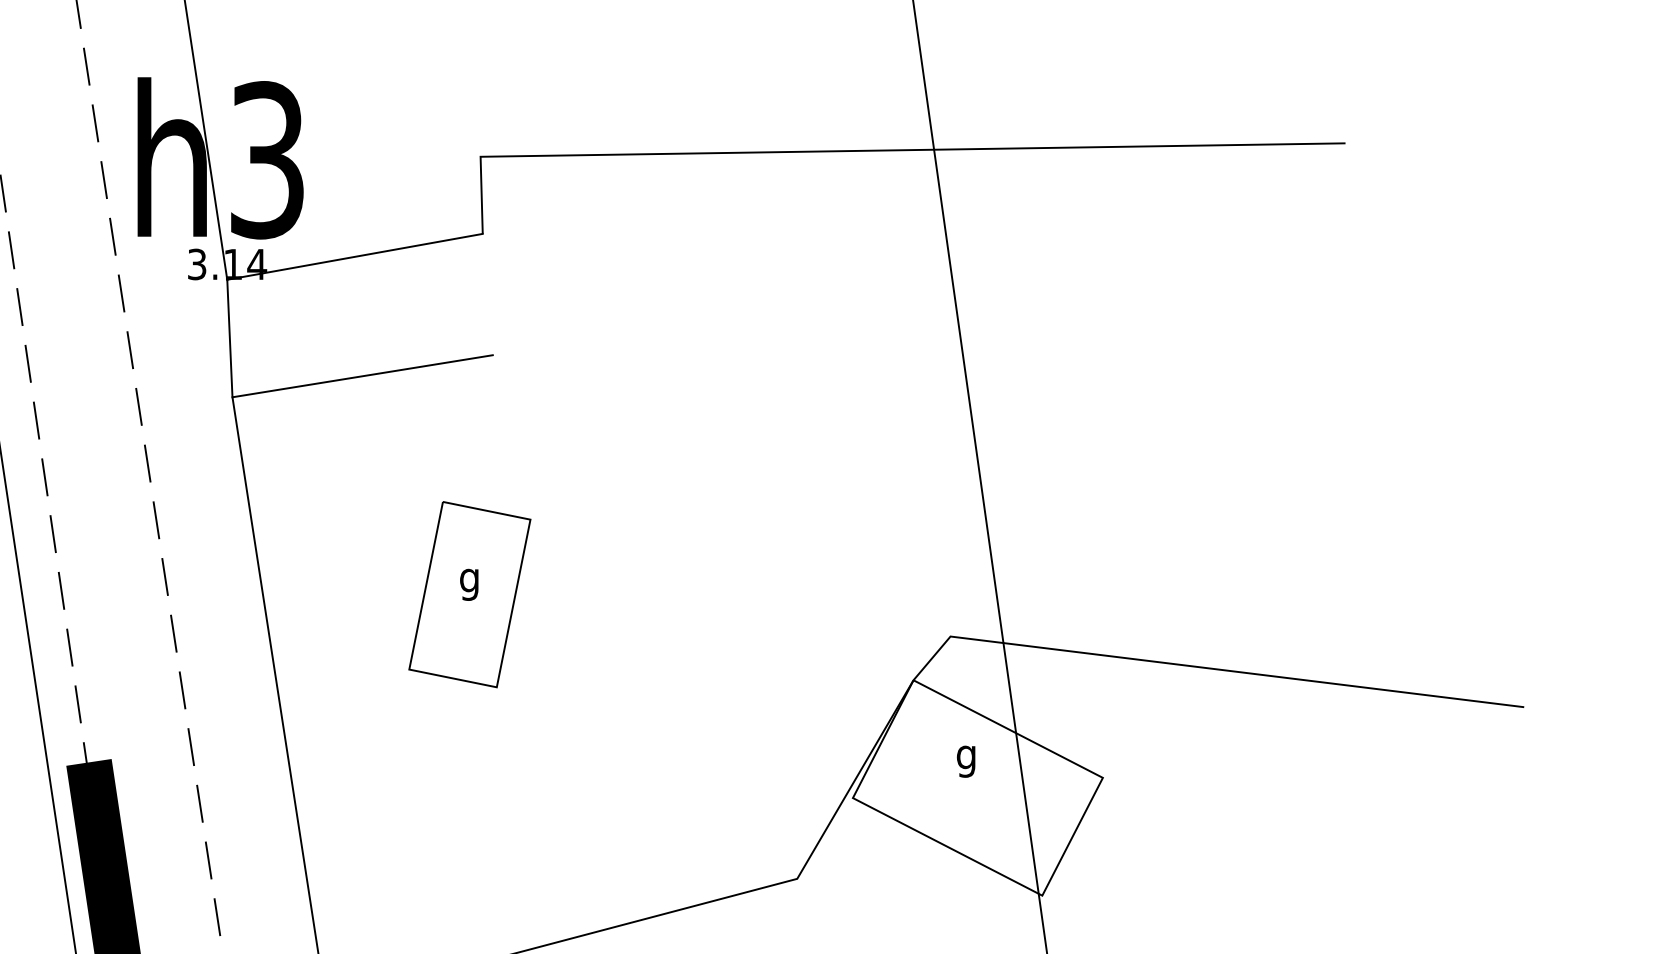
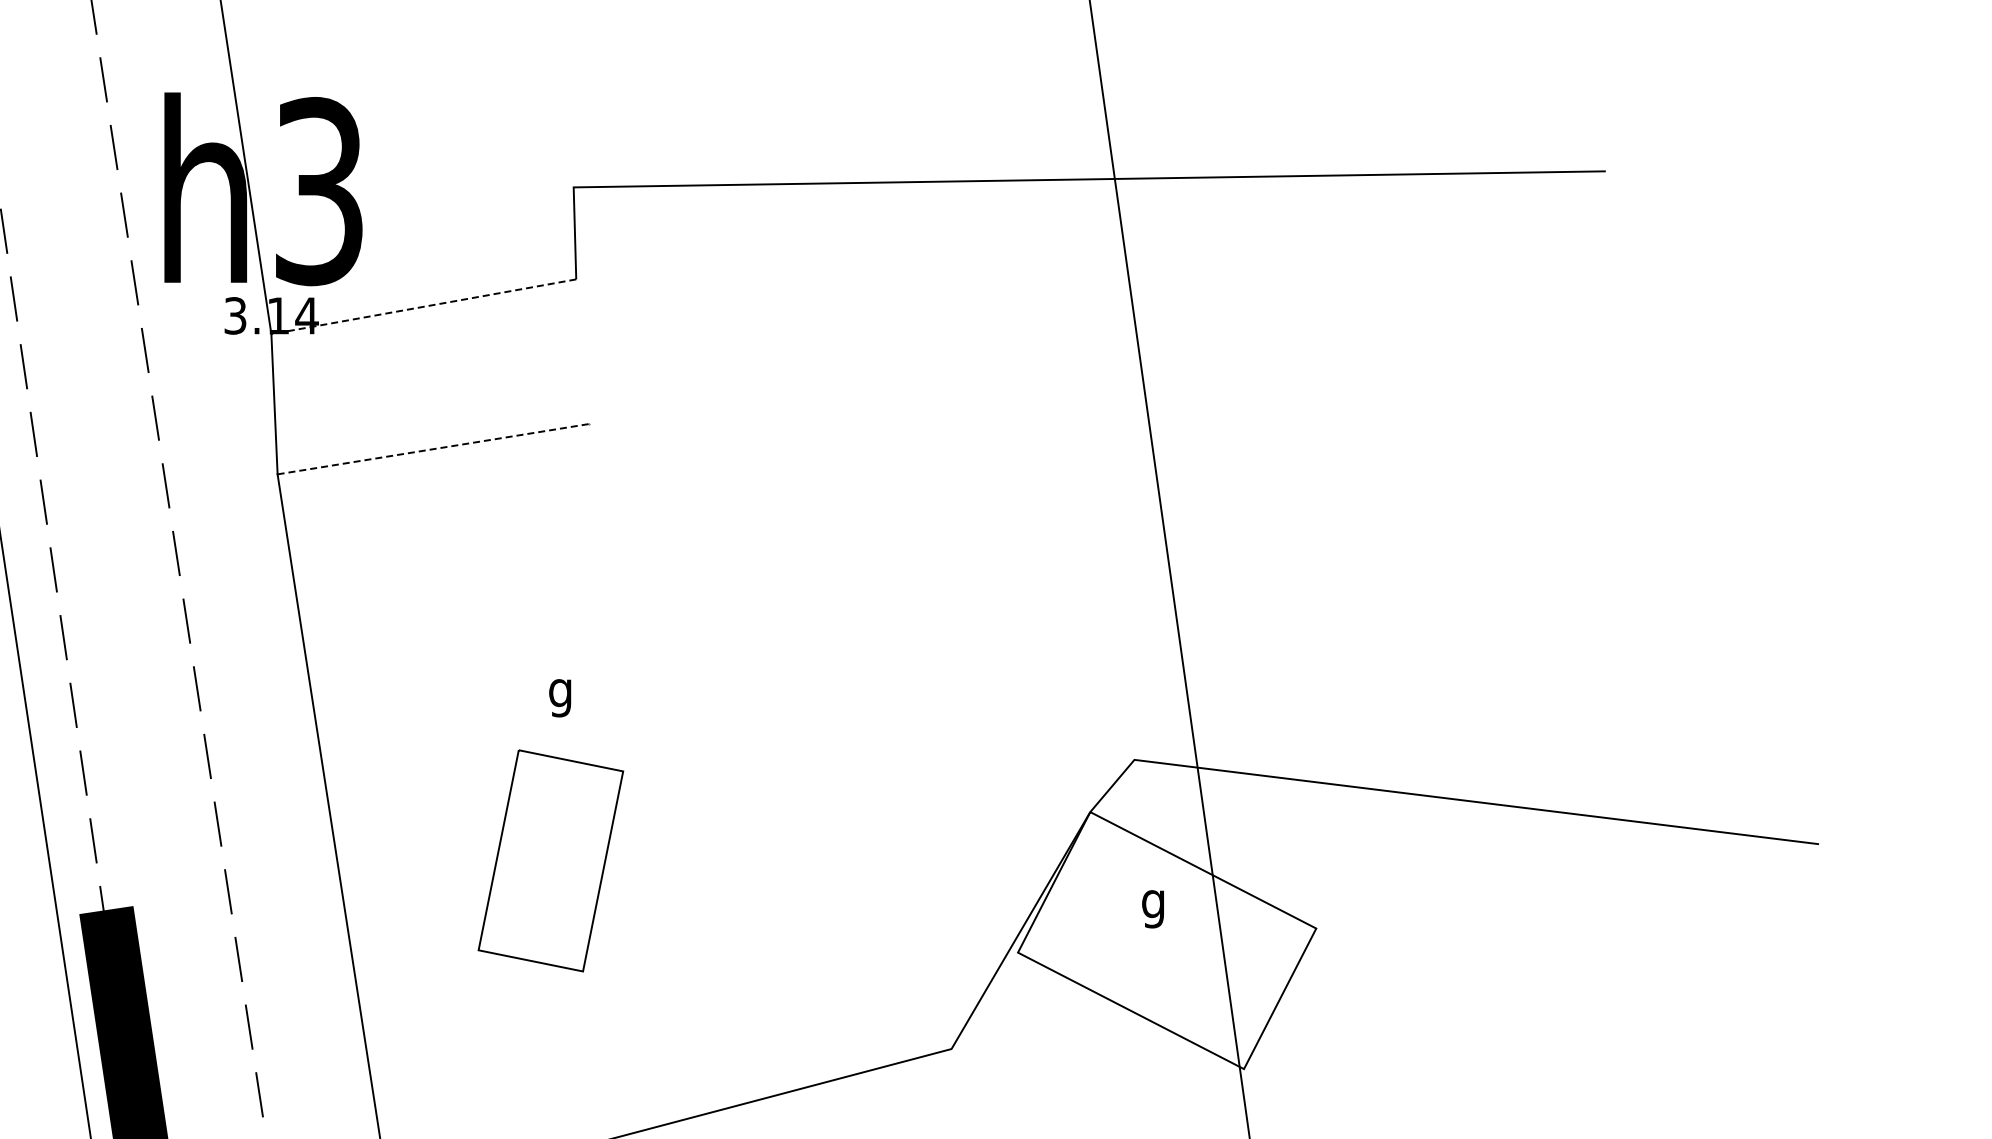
line: (354, 256) -> (423, 306), solid -> dashed
line: (363, 376) -> (434, 449), solid -> dashed
part: (469, 594) -> (550, 860), moved

